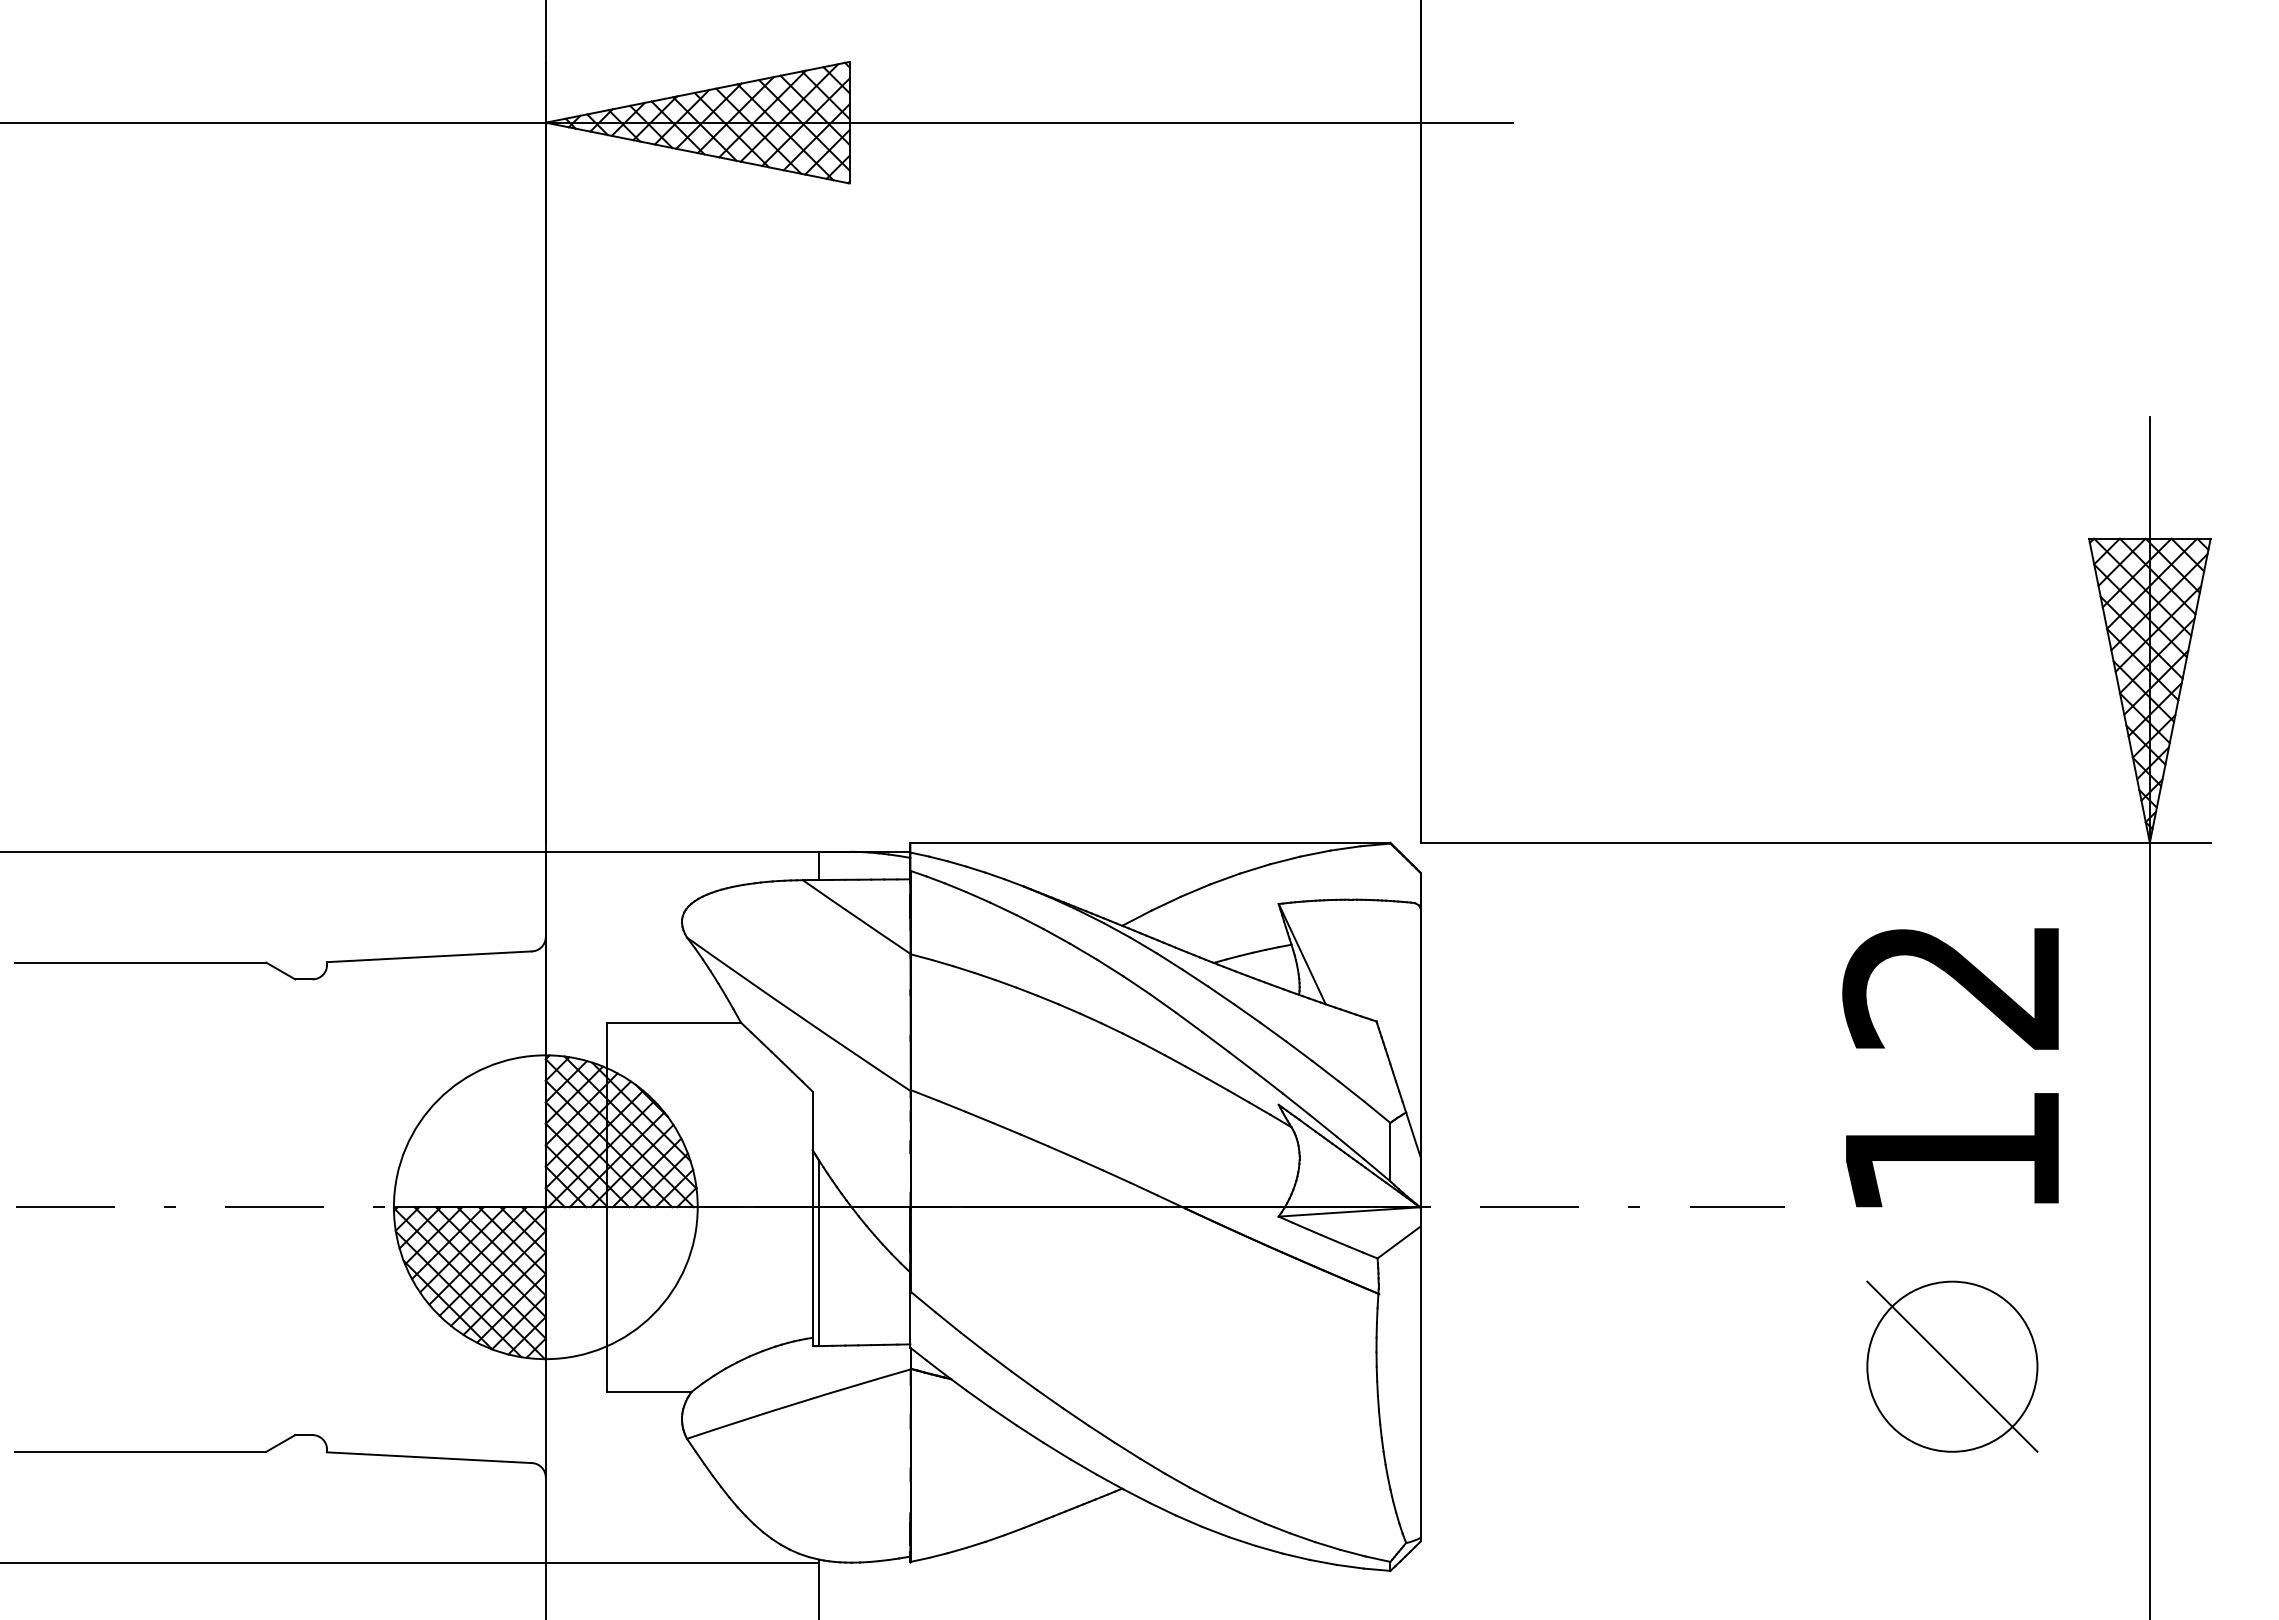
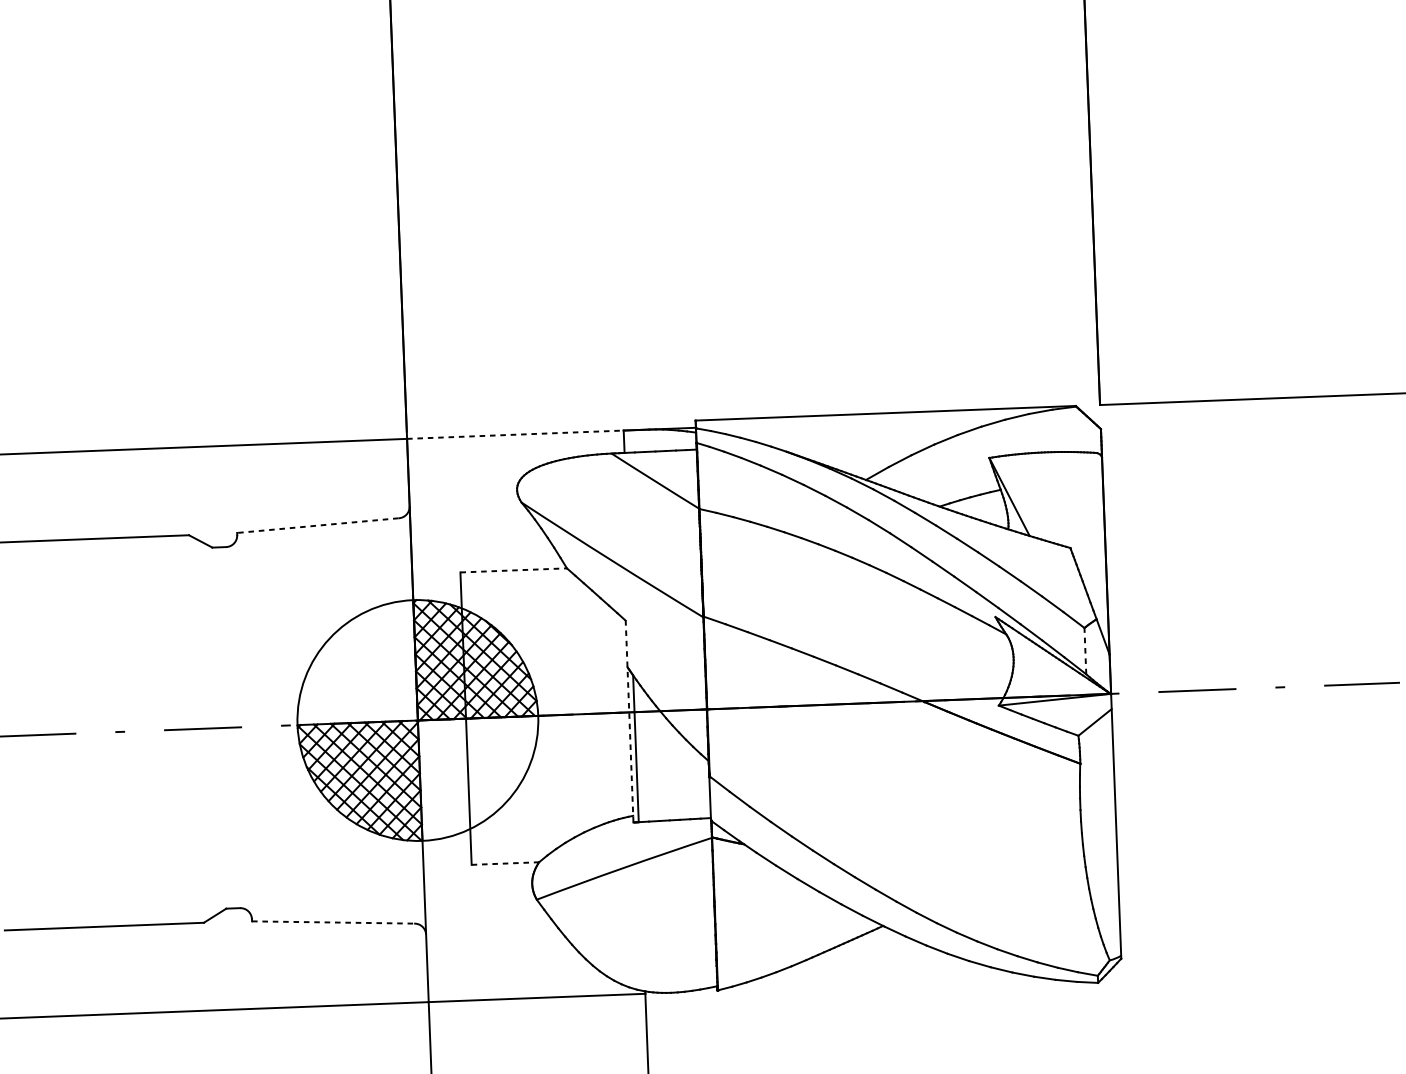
line: (682, 851) -> (515, 434), solid -> dashed
line: (428, 956) -> (317, 525), solid -> dashed
line: (674, 1022) -> (514, 570), solid -> dashed
line: (1390, 1151) -> (1085, 650), solid -> dashed
line: (812, 1218) -> (629, 721), solid -> dashed
line: (649, 1391) -> (505, 863), solid -> dashed
line: (429, 1457) -> (333, 922), solid -> dashed

